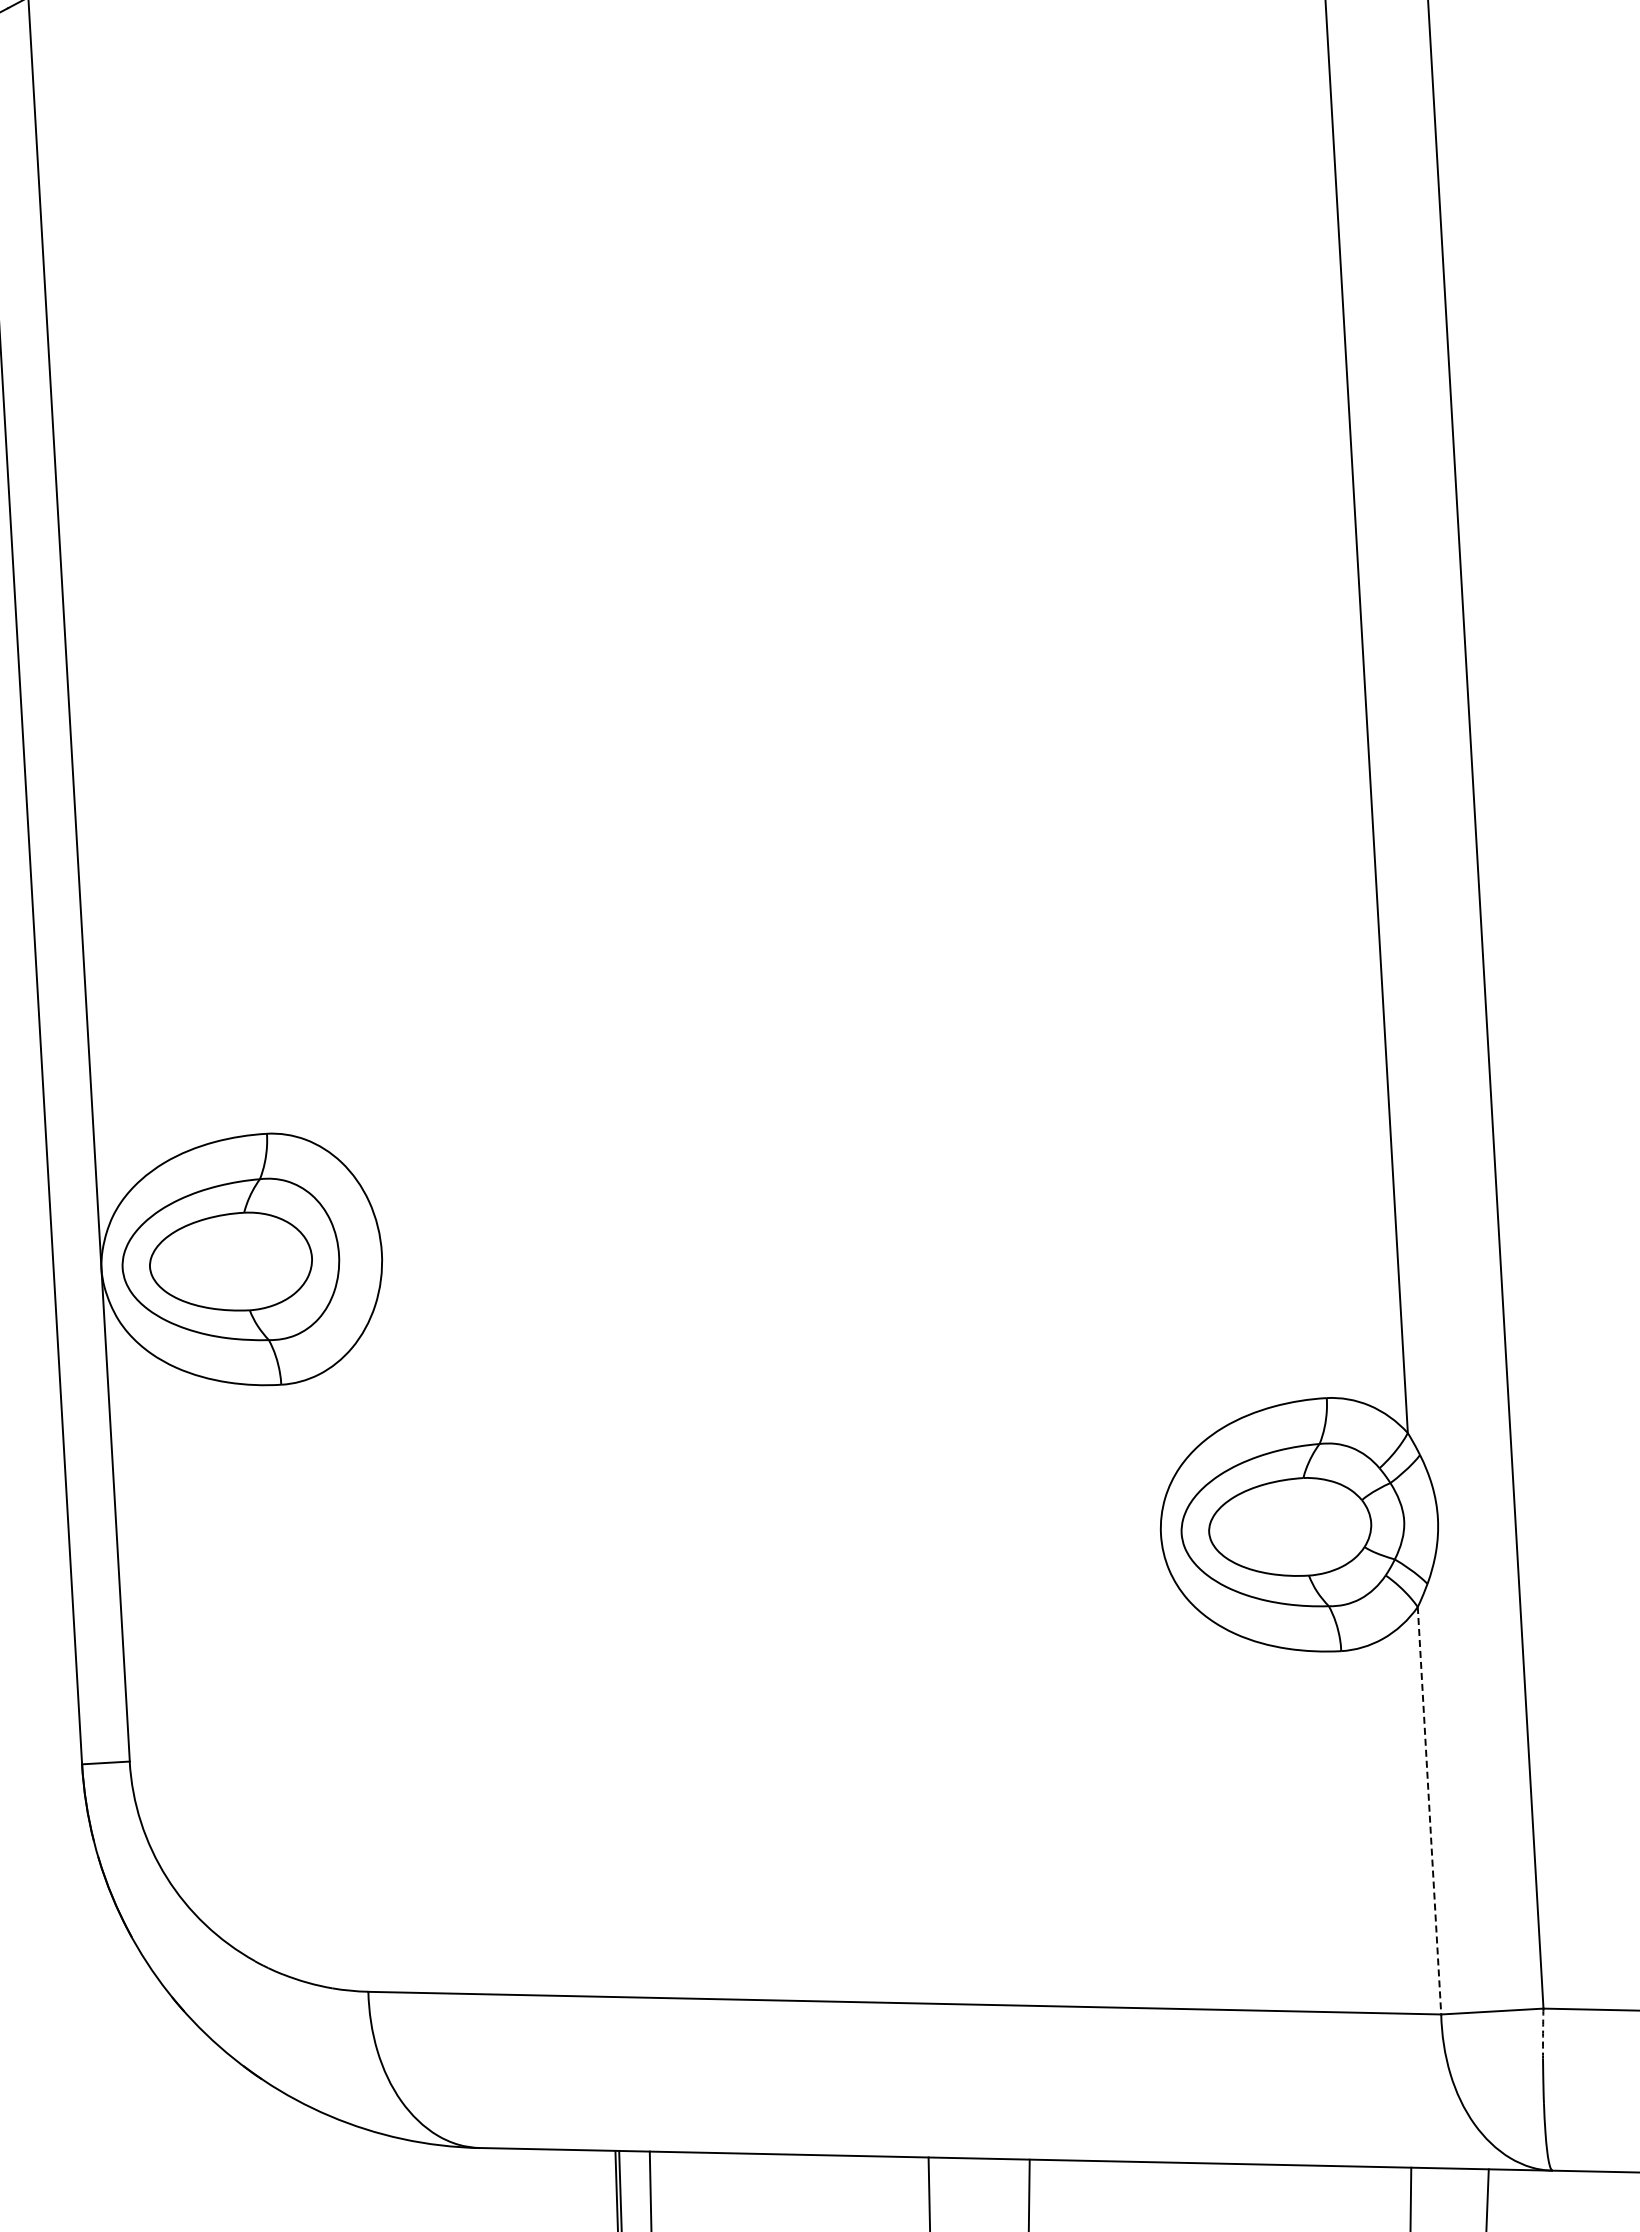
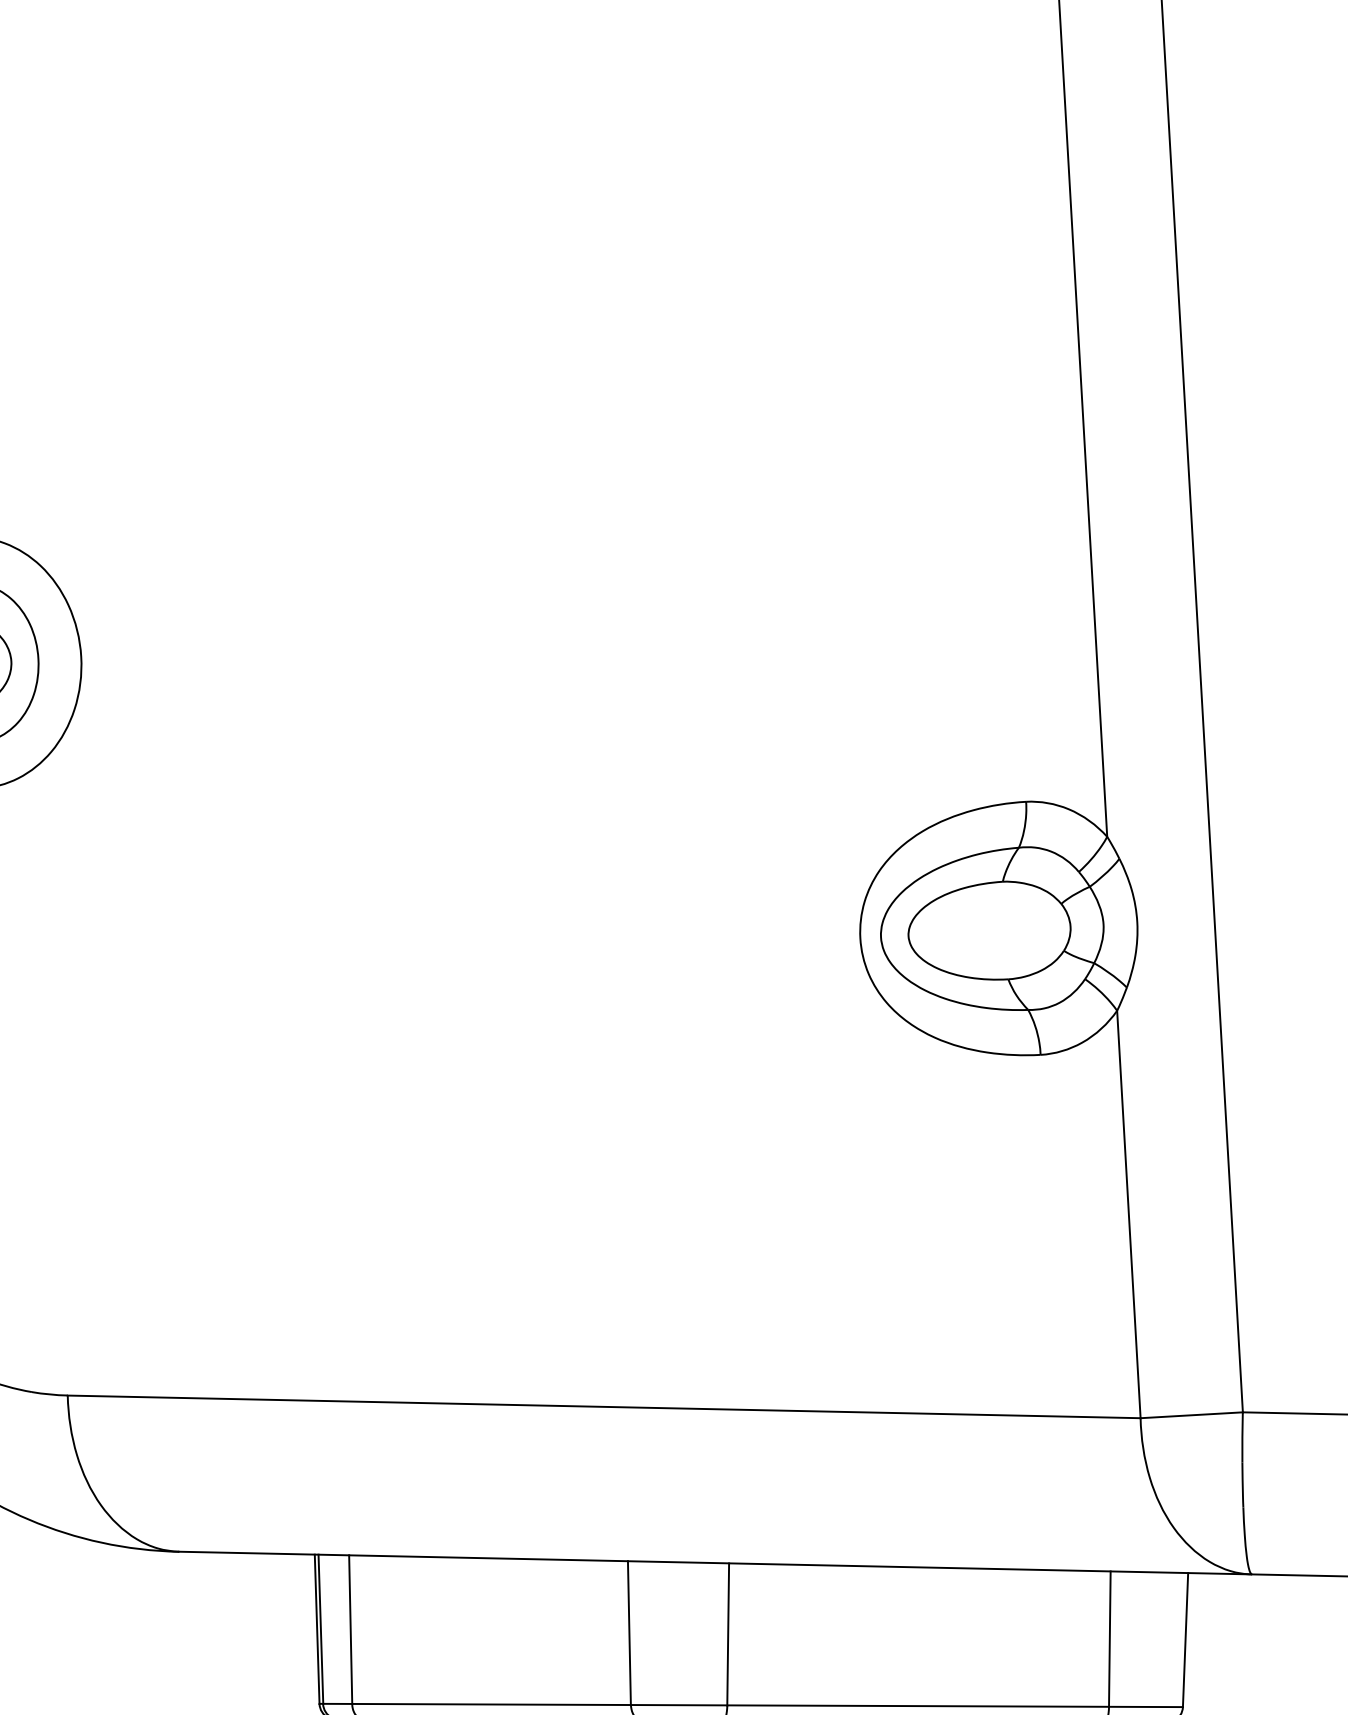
line: (1429, 1811) -> (1128, 1215), dashed -> solid
arc: (1543, 2033) -> (1242, 1437), dashed -> solid

